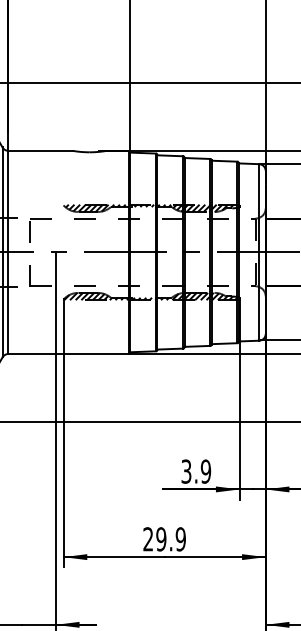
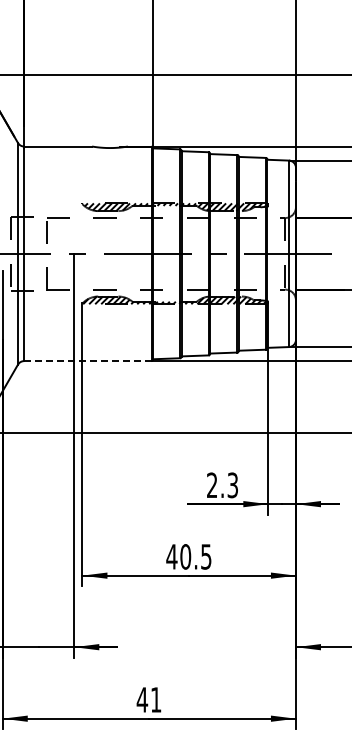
line: (68, 354) -> (87, 361), solid -> dashed
text: (196, 471) -> (222, 485), 3.9 -> 2.3
text: (164, 538) -> (188, 556), 29.9 -> 40.5

